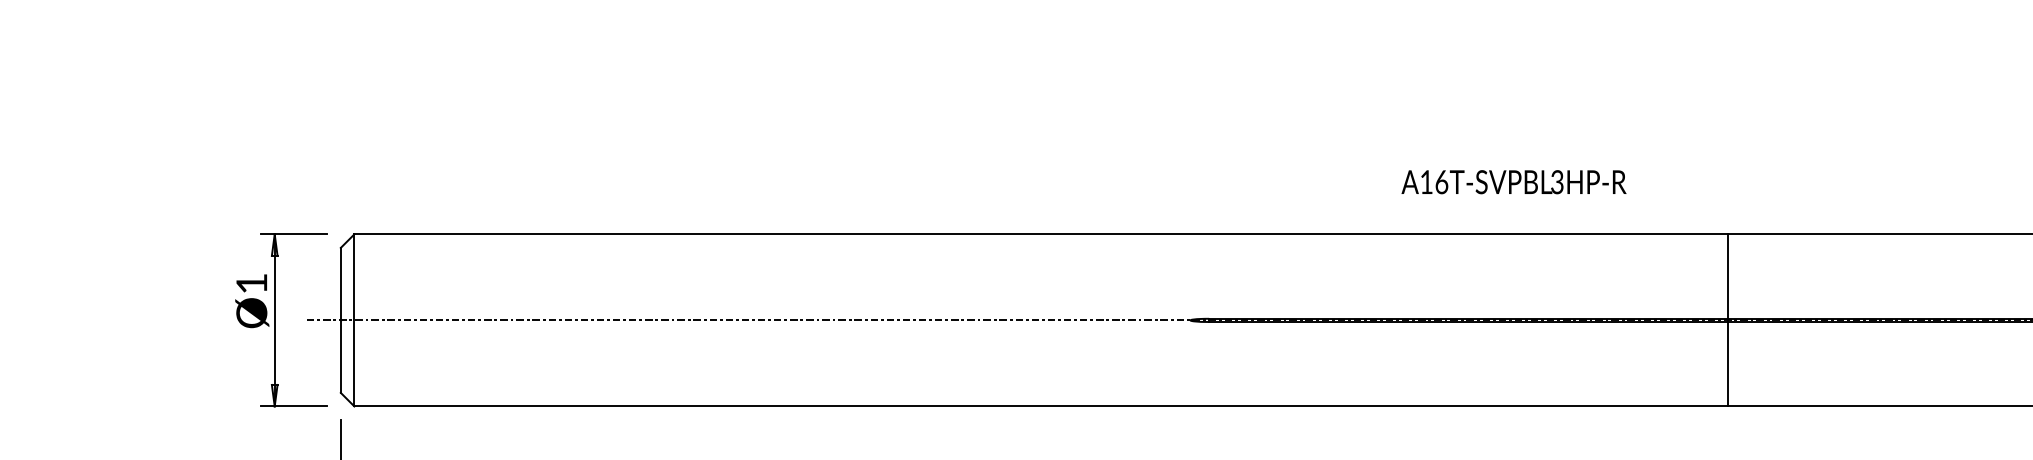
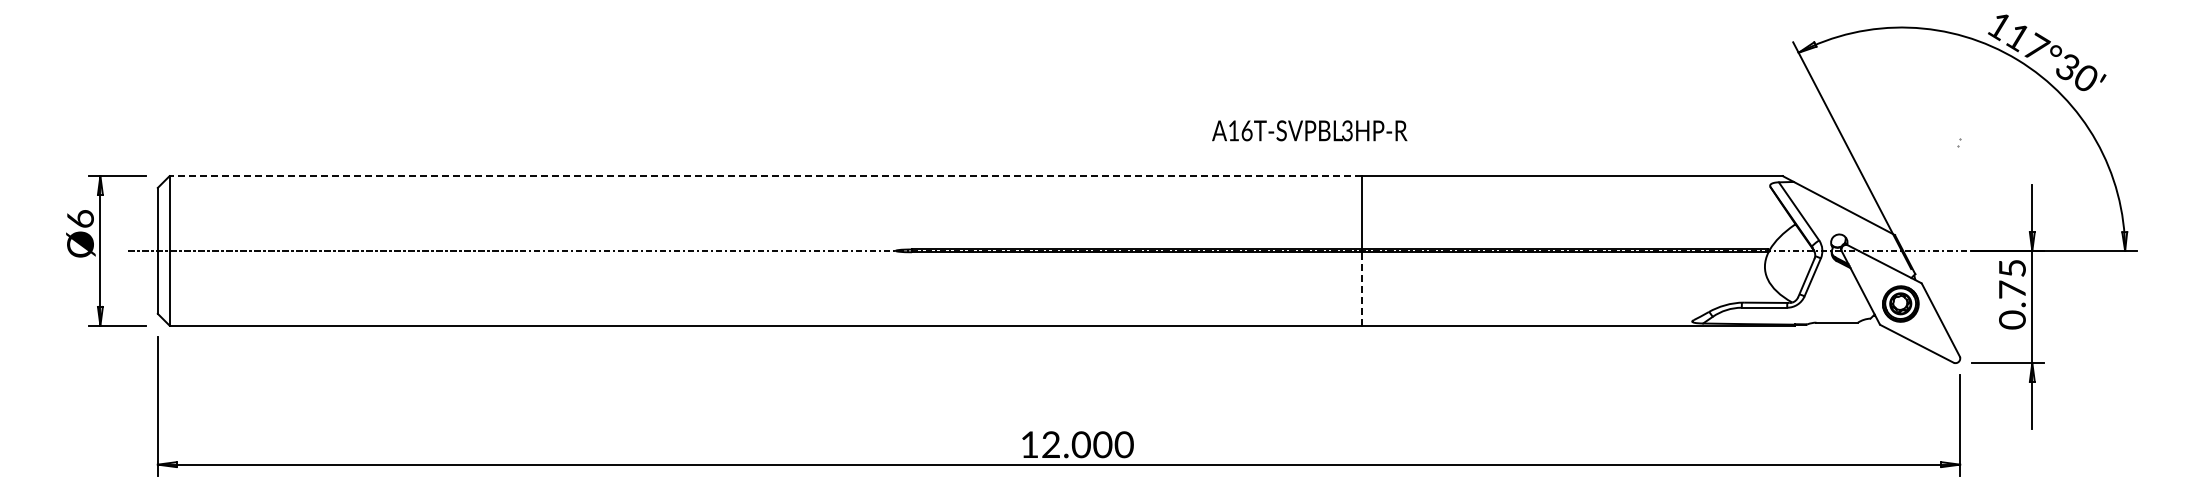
text: (1513, 181) -> (1309, 130), moved
line: (1040, 234) -> (765, 176), solid -> dashed
text: (251, 283) -> (80, 218), Ø1 -> Ø6
line: (1727, 363) -> (1362, 288), solid -> dashed

